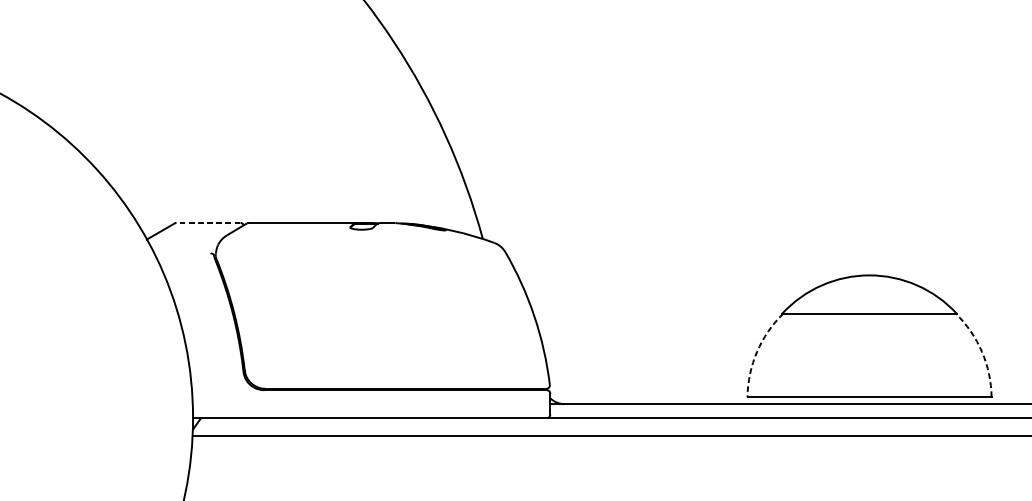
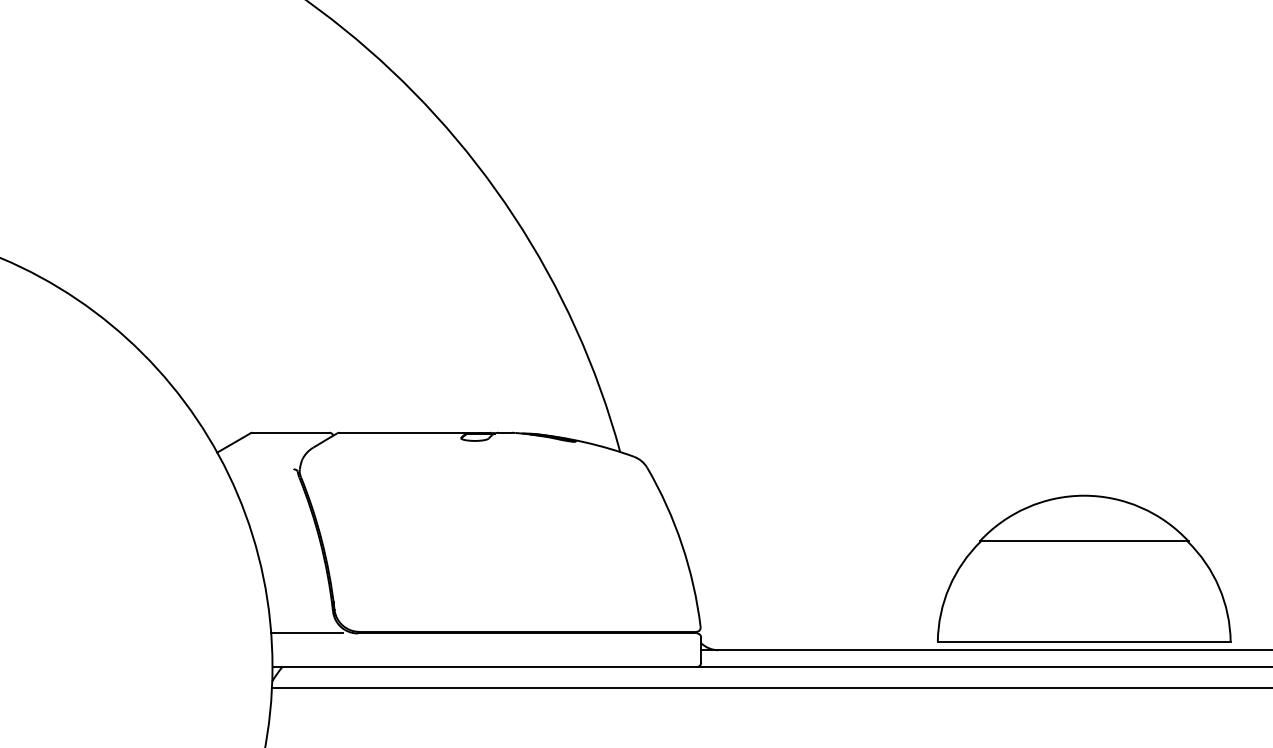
line: (208, 222) -> (290, 432), dashed -> solid
arc: (757, 351) -> (949, 587), dashed -> solid
arc: (982, 351) -> (1219, 587), dashed -> solid
line: (221, 390) -> (306, 633), added

